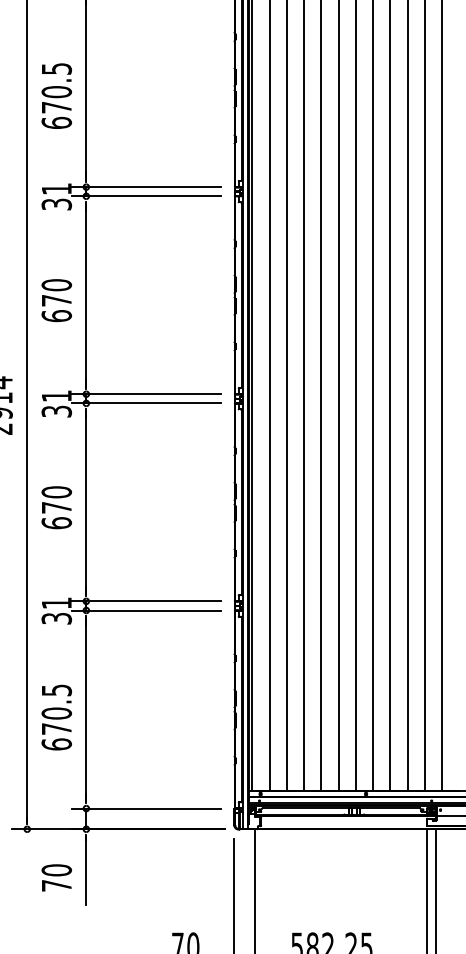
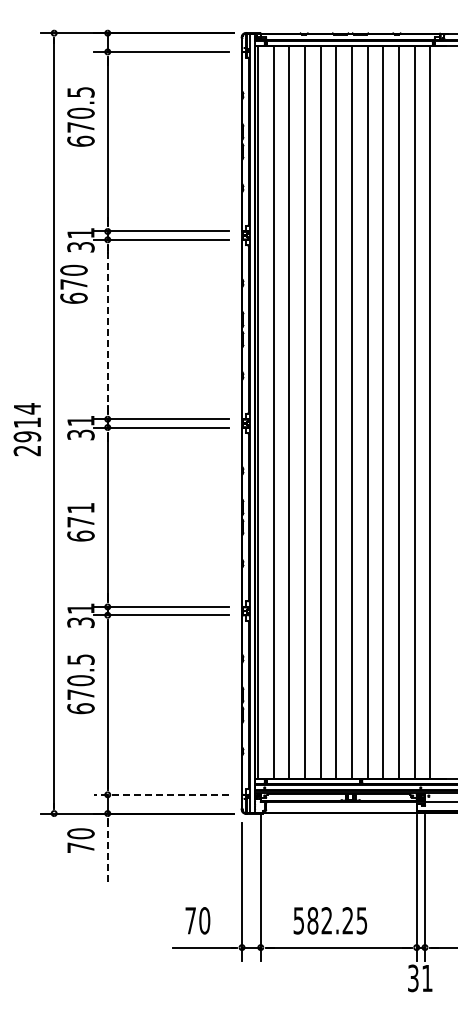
text: (56, 95) -> (80, 116), moved
line: (86, 295) -> (107, 329), solid -> dashed
text: (56, 299) -> (73, 283), moved
text: (56, 491) -> (80, 507), 670 -> 671
text: (56, 717) -> (80, 684), moved
line: (145, 808) -> (161, 794), solid -> dashed
line: (86, 871) -> (107, 851), solid -> dashed
text: (56, 877) -> (80, 840), moved

